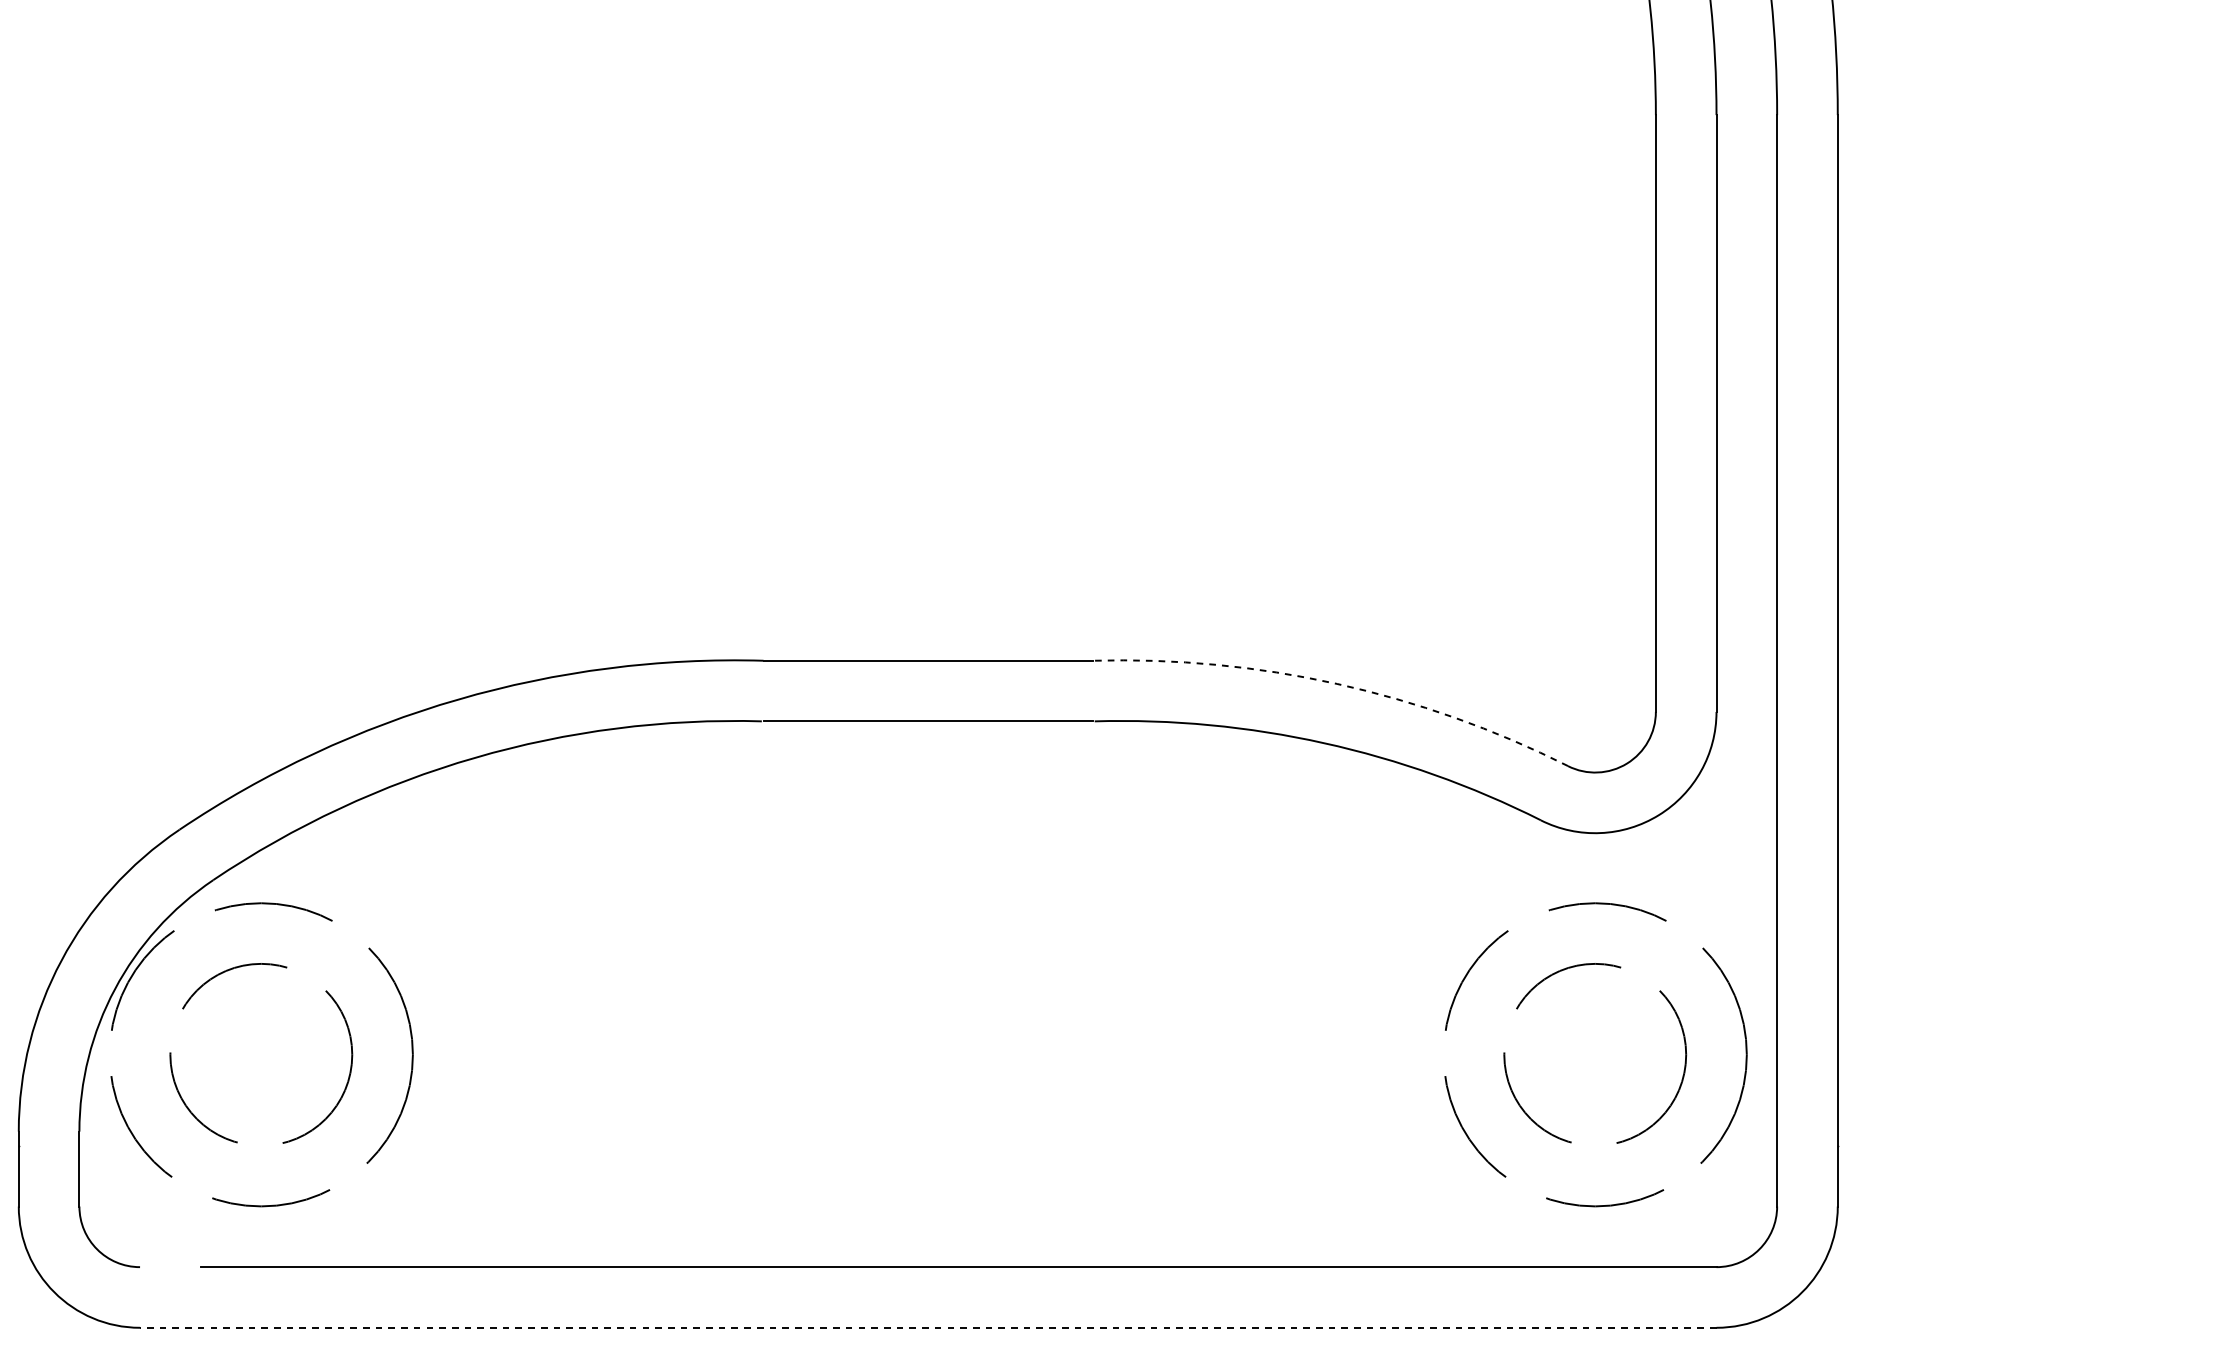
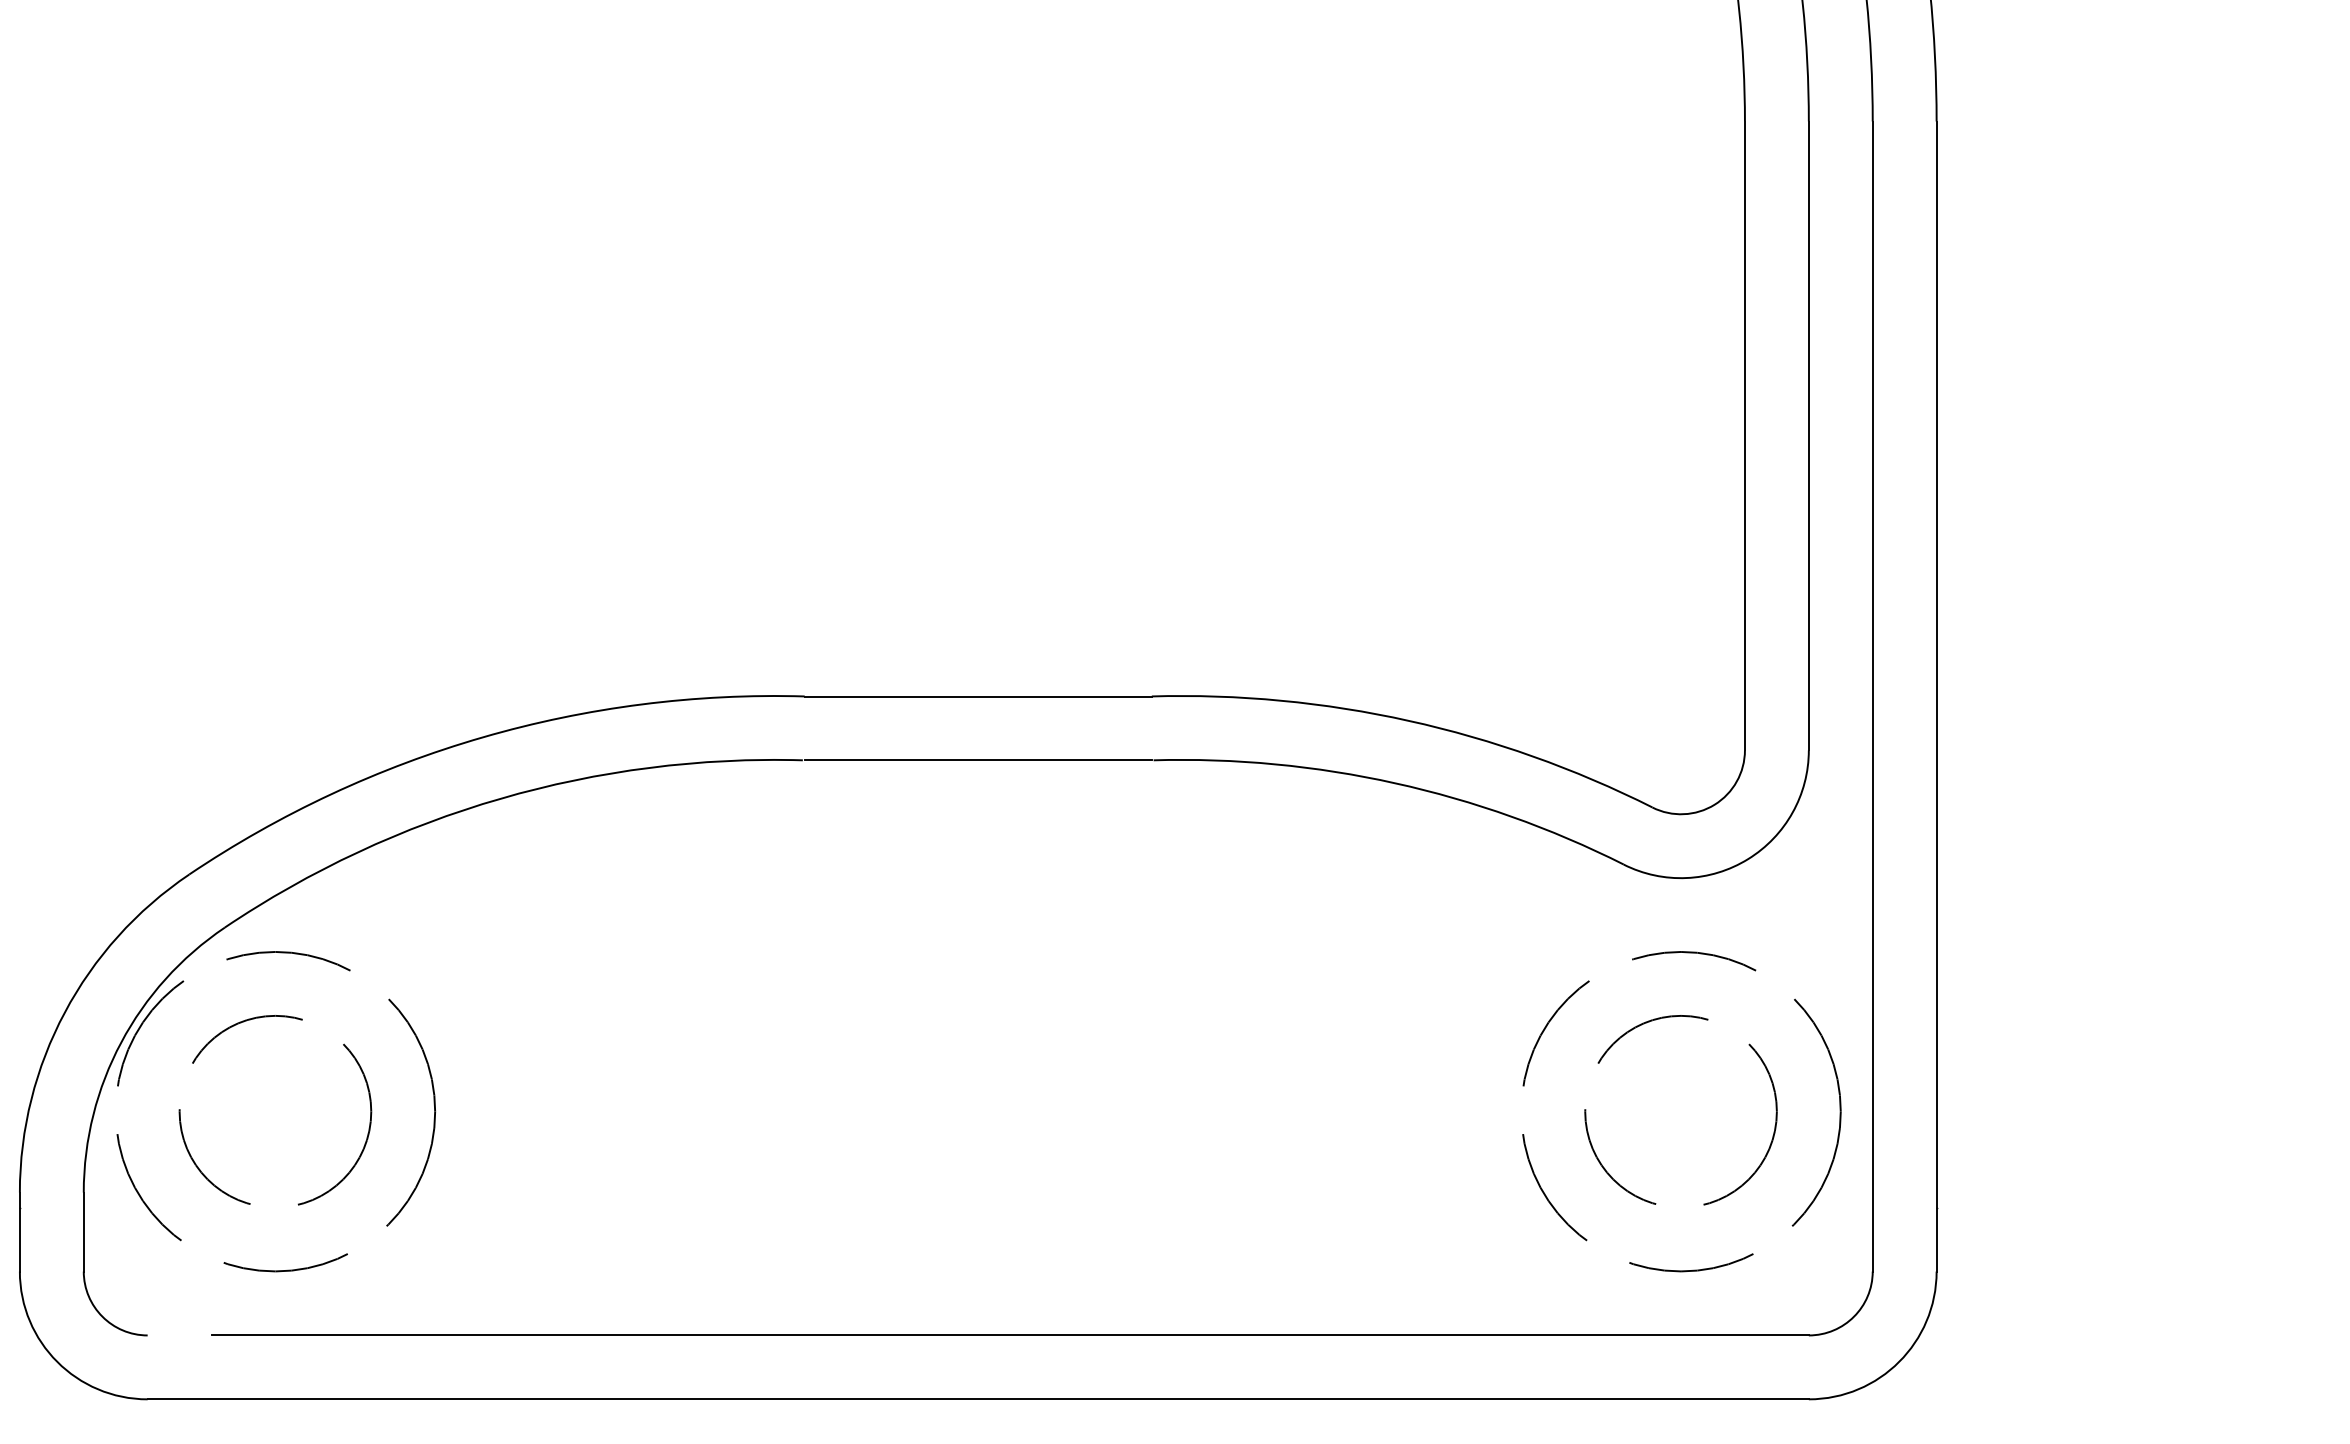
arc: (1337, 683) -> (1409, 720), dashed -> solid
line: (928, 1327) -> (978, 1399), dashed -> solid

